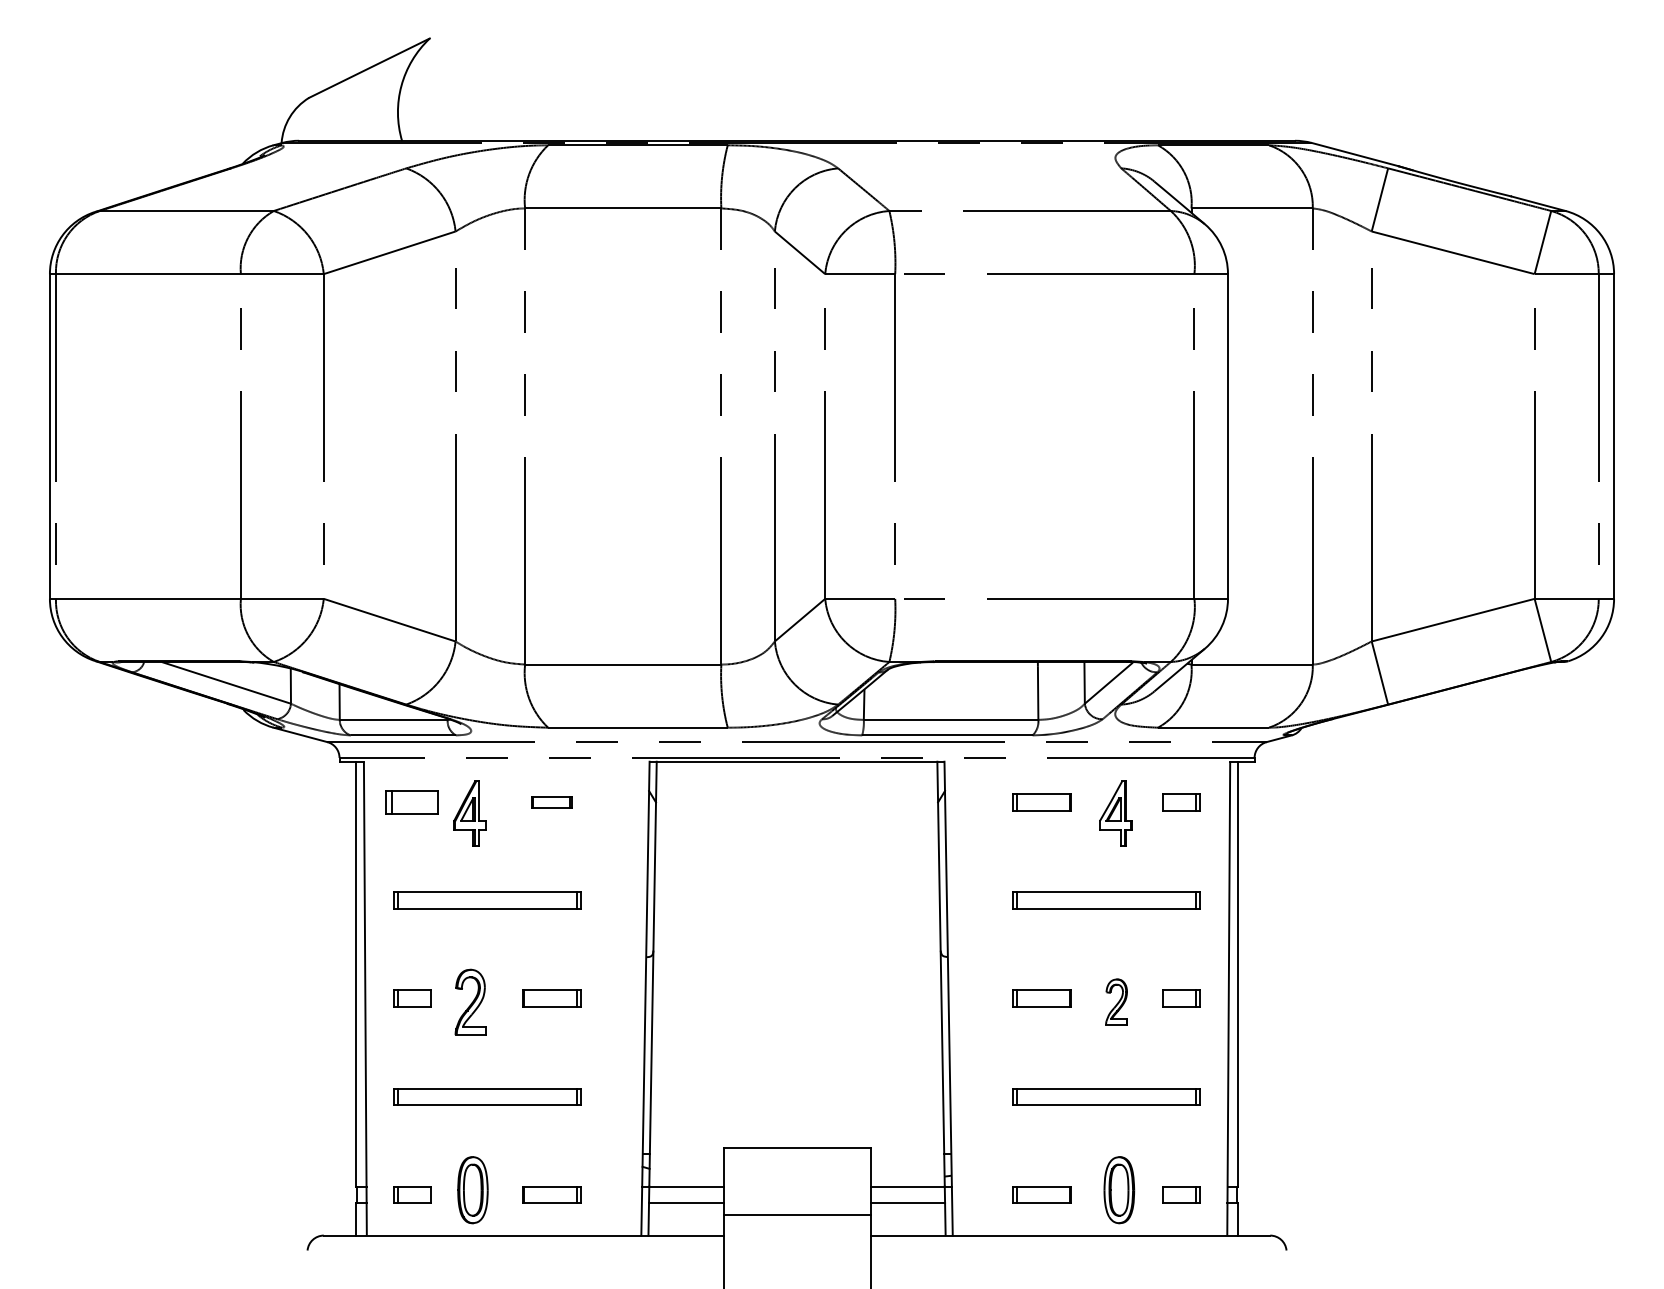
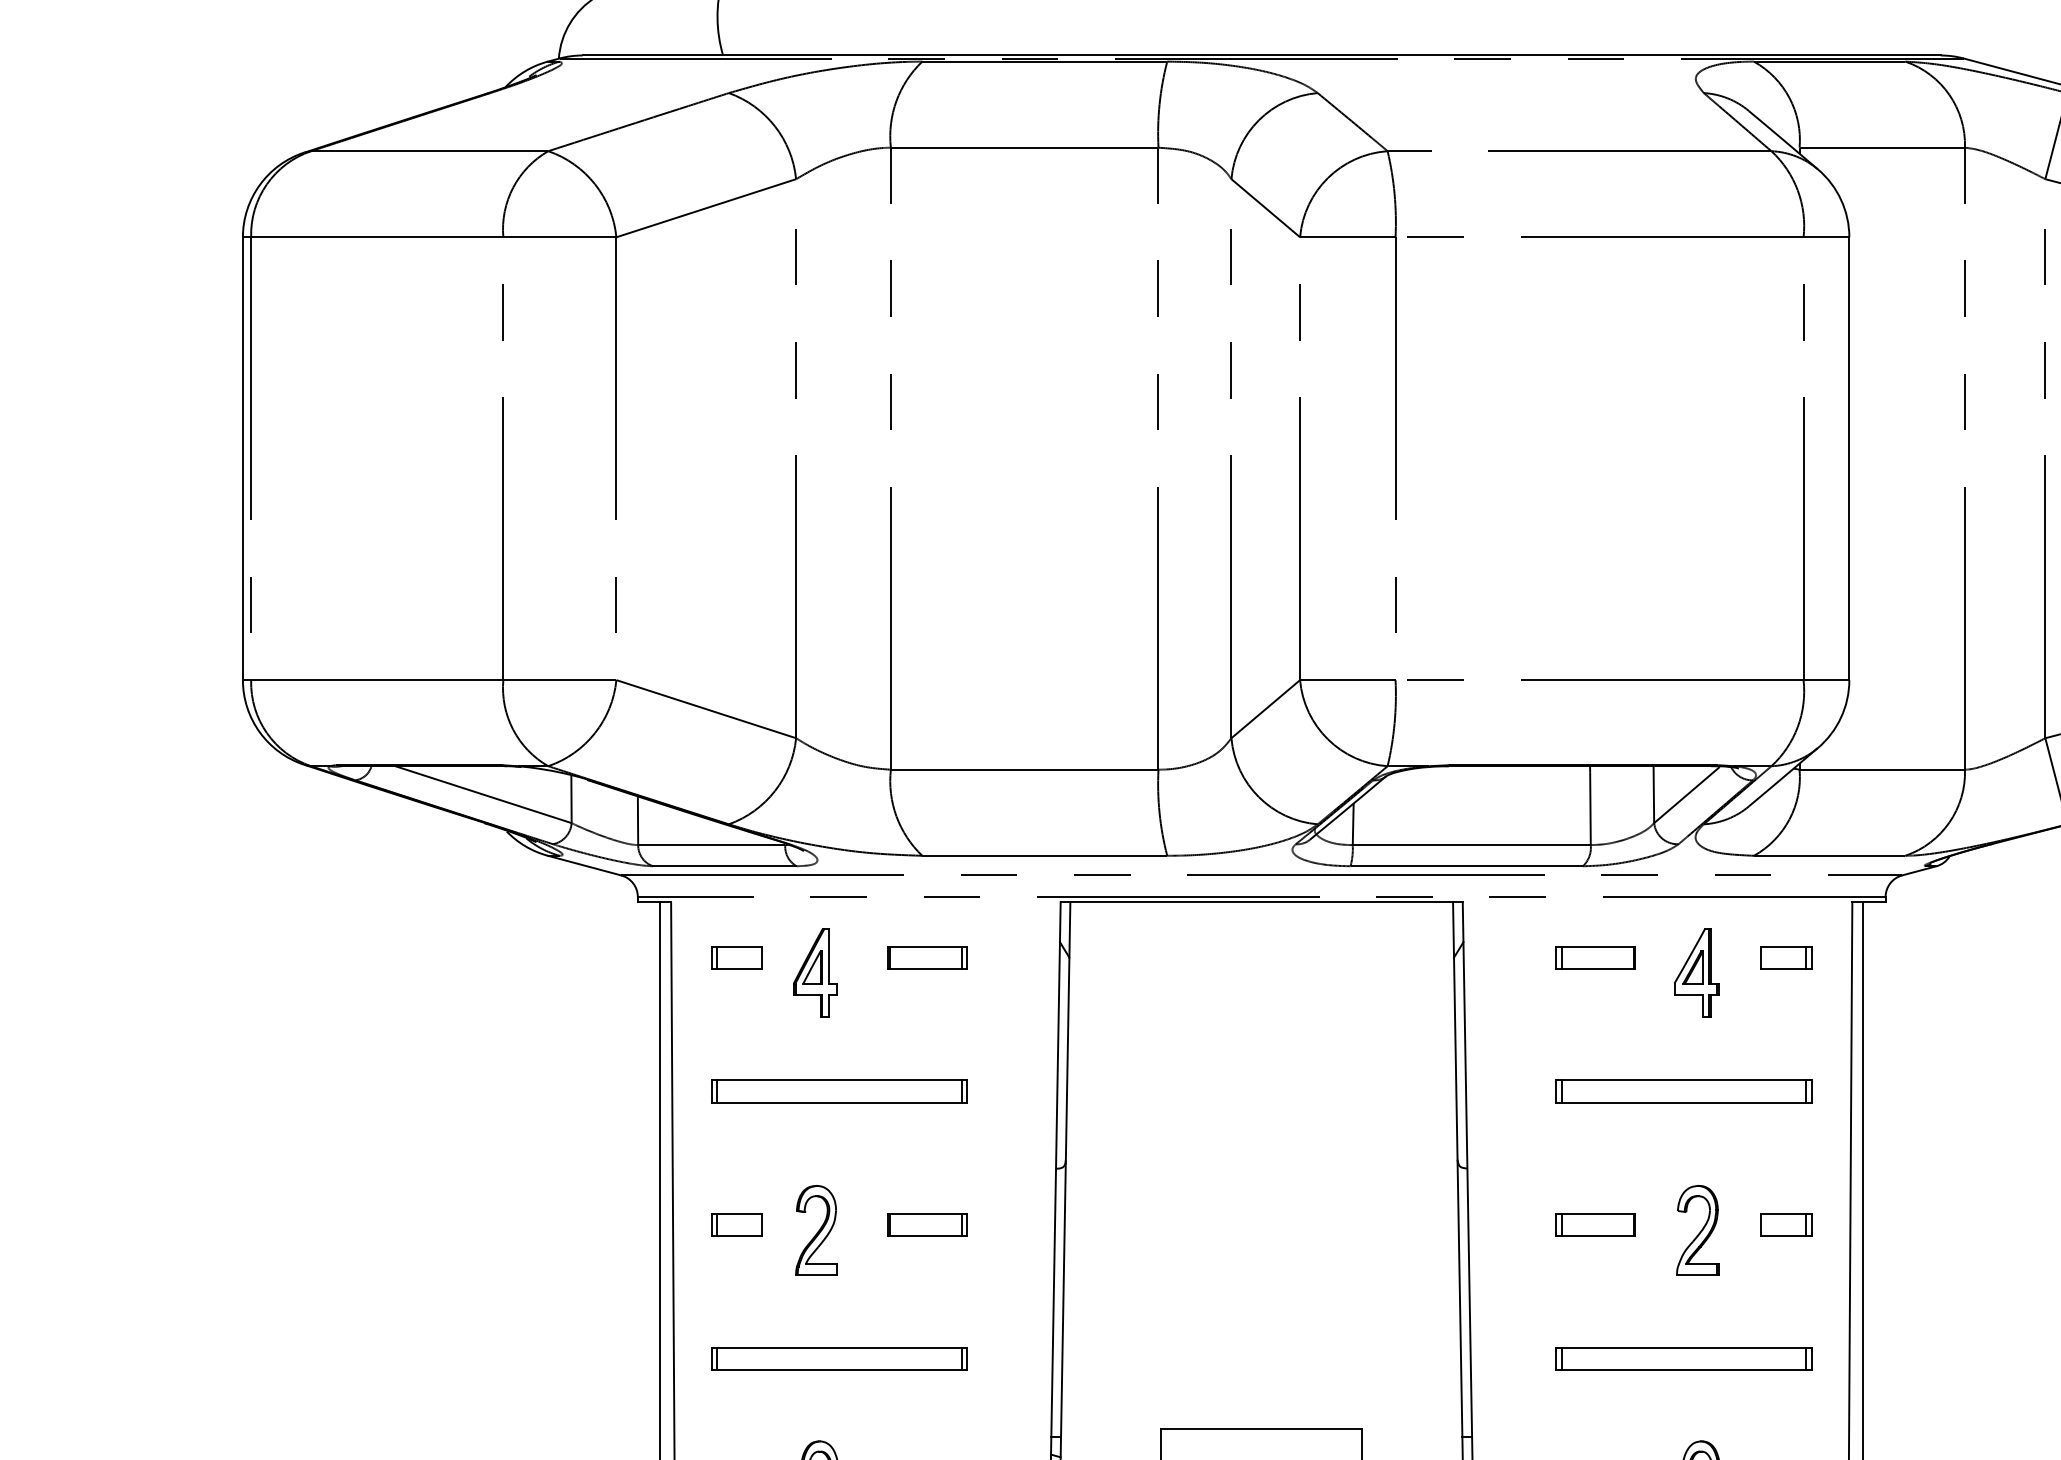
part: (412, 802) -> (737, 957), size x0.71
part: (551, 802) -> (926, 957), size x1.43
part: (1116, 1001) -> (1697, 1229), size x1.43

